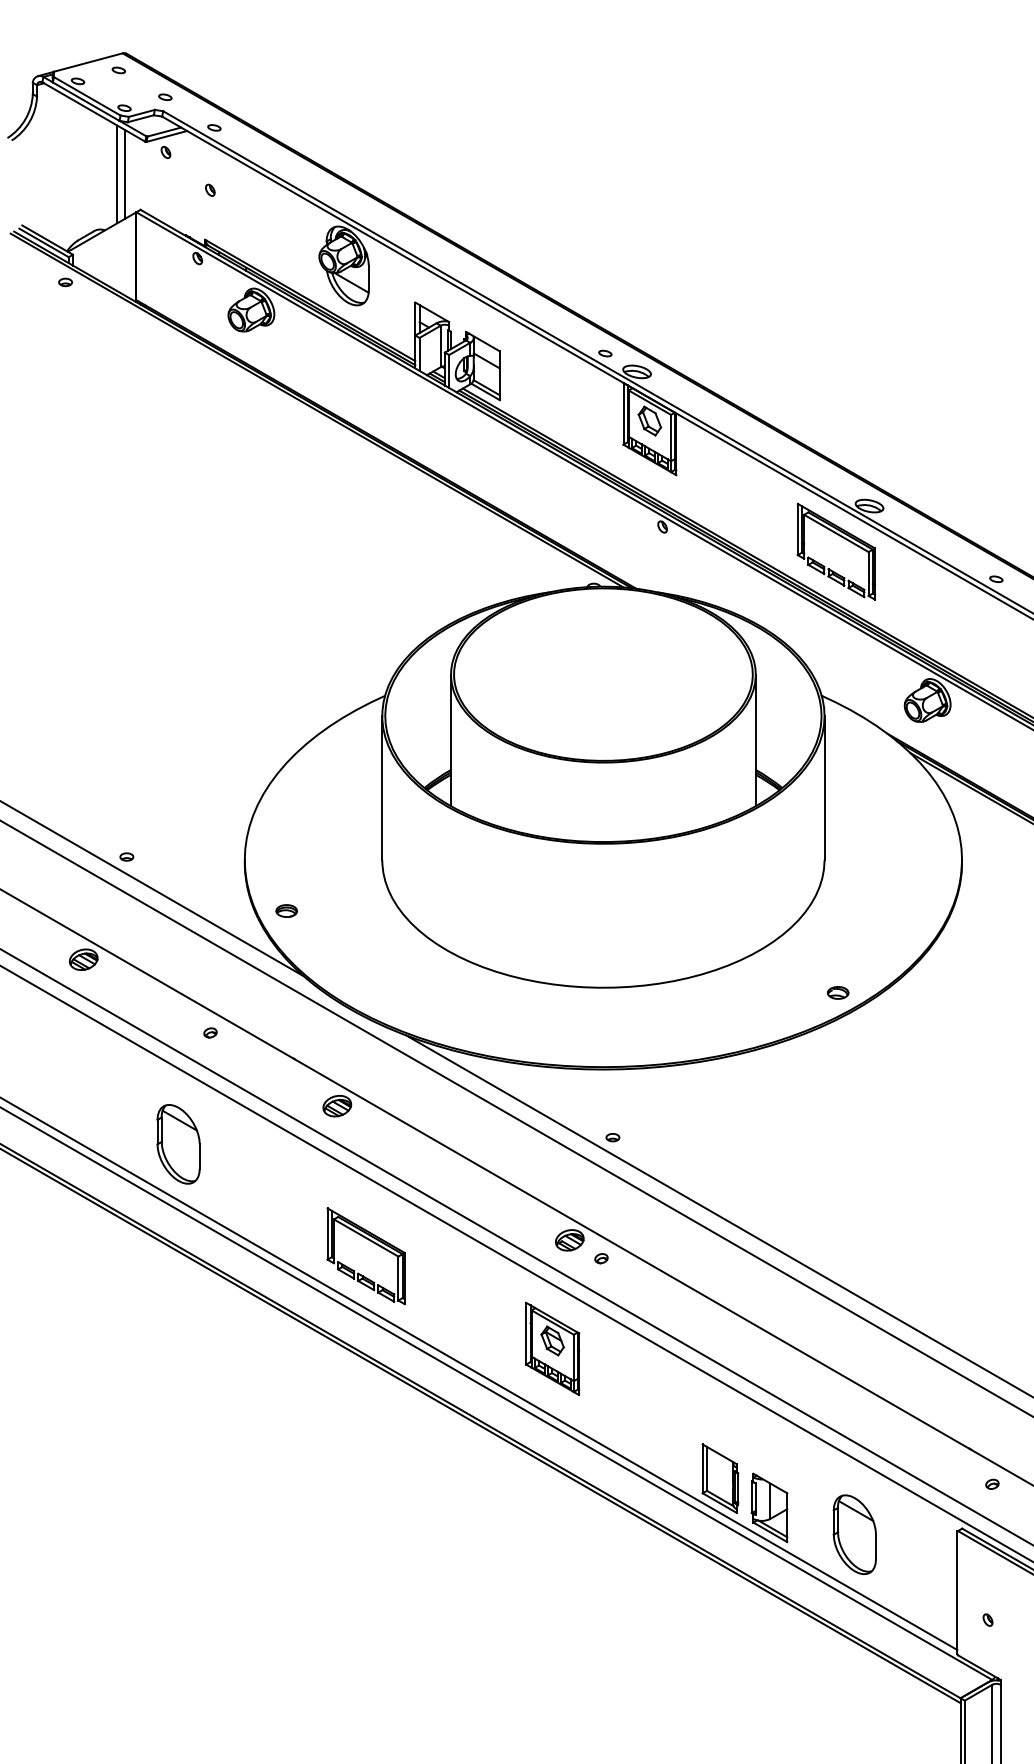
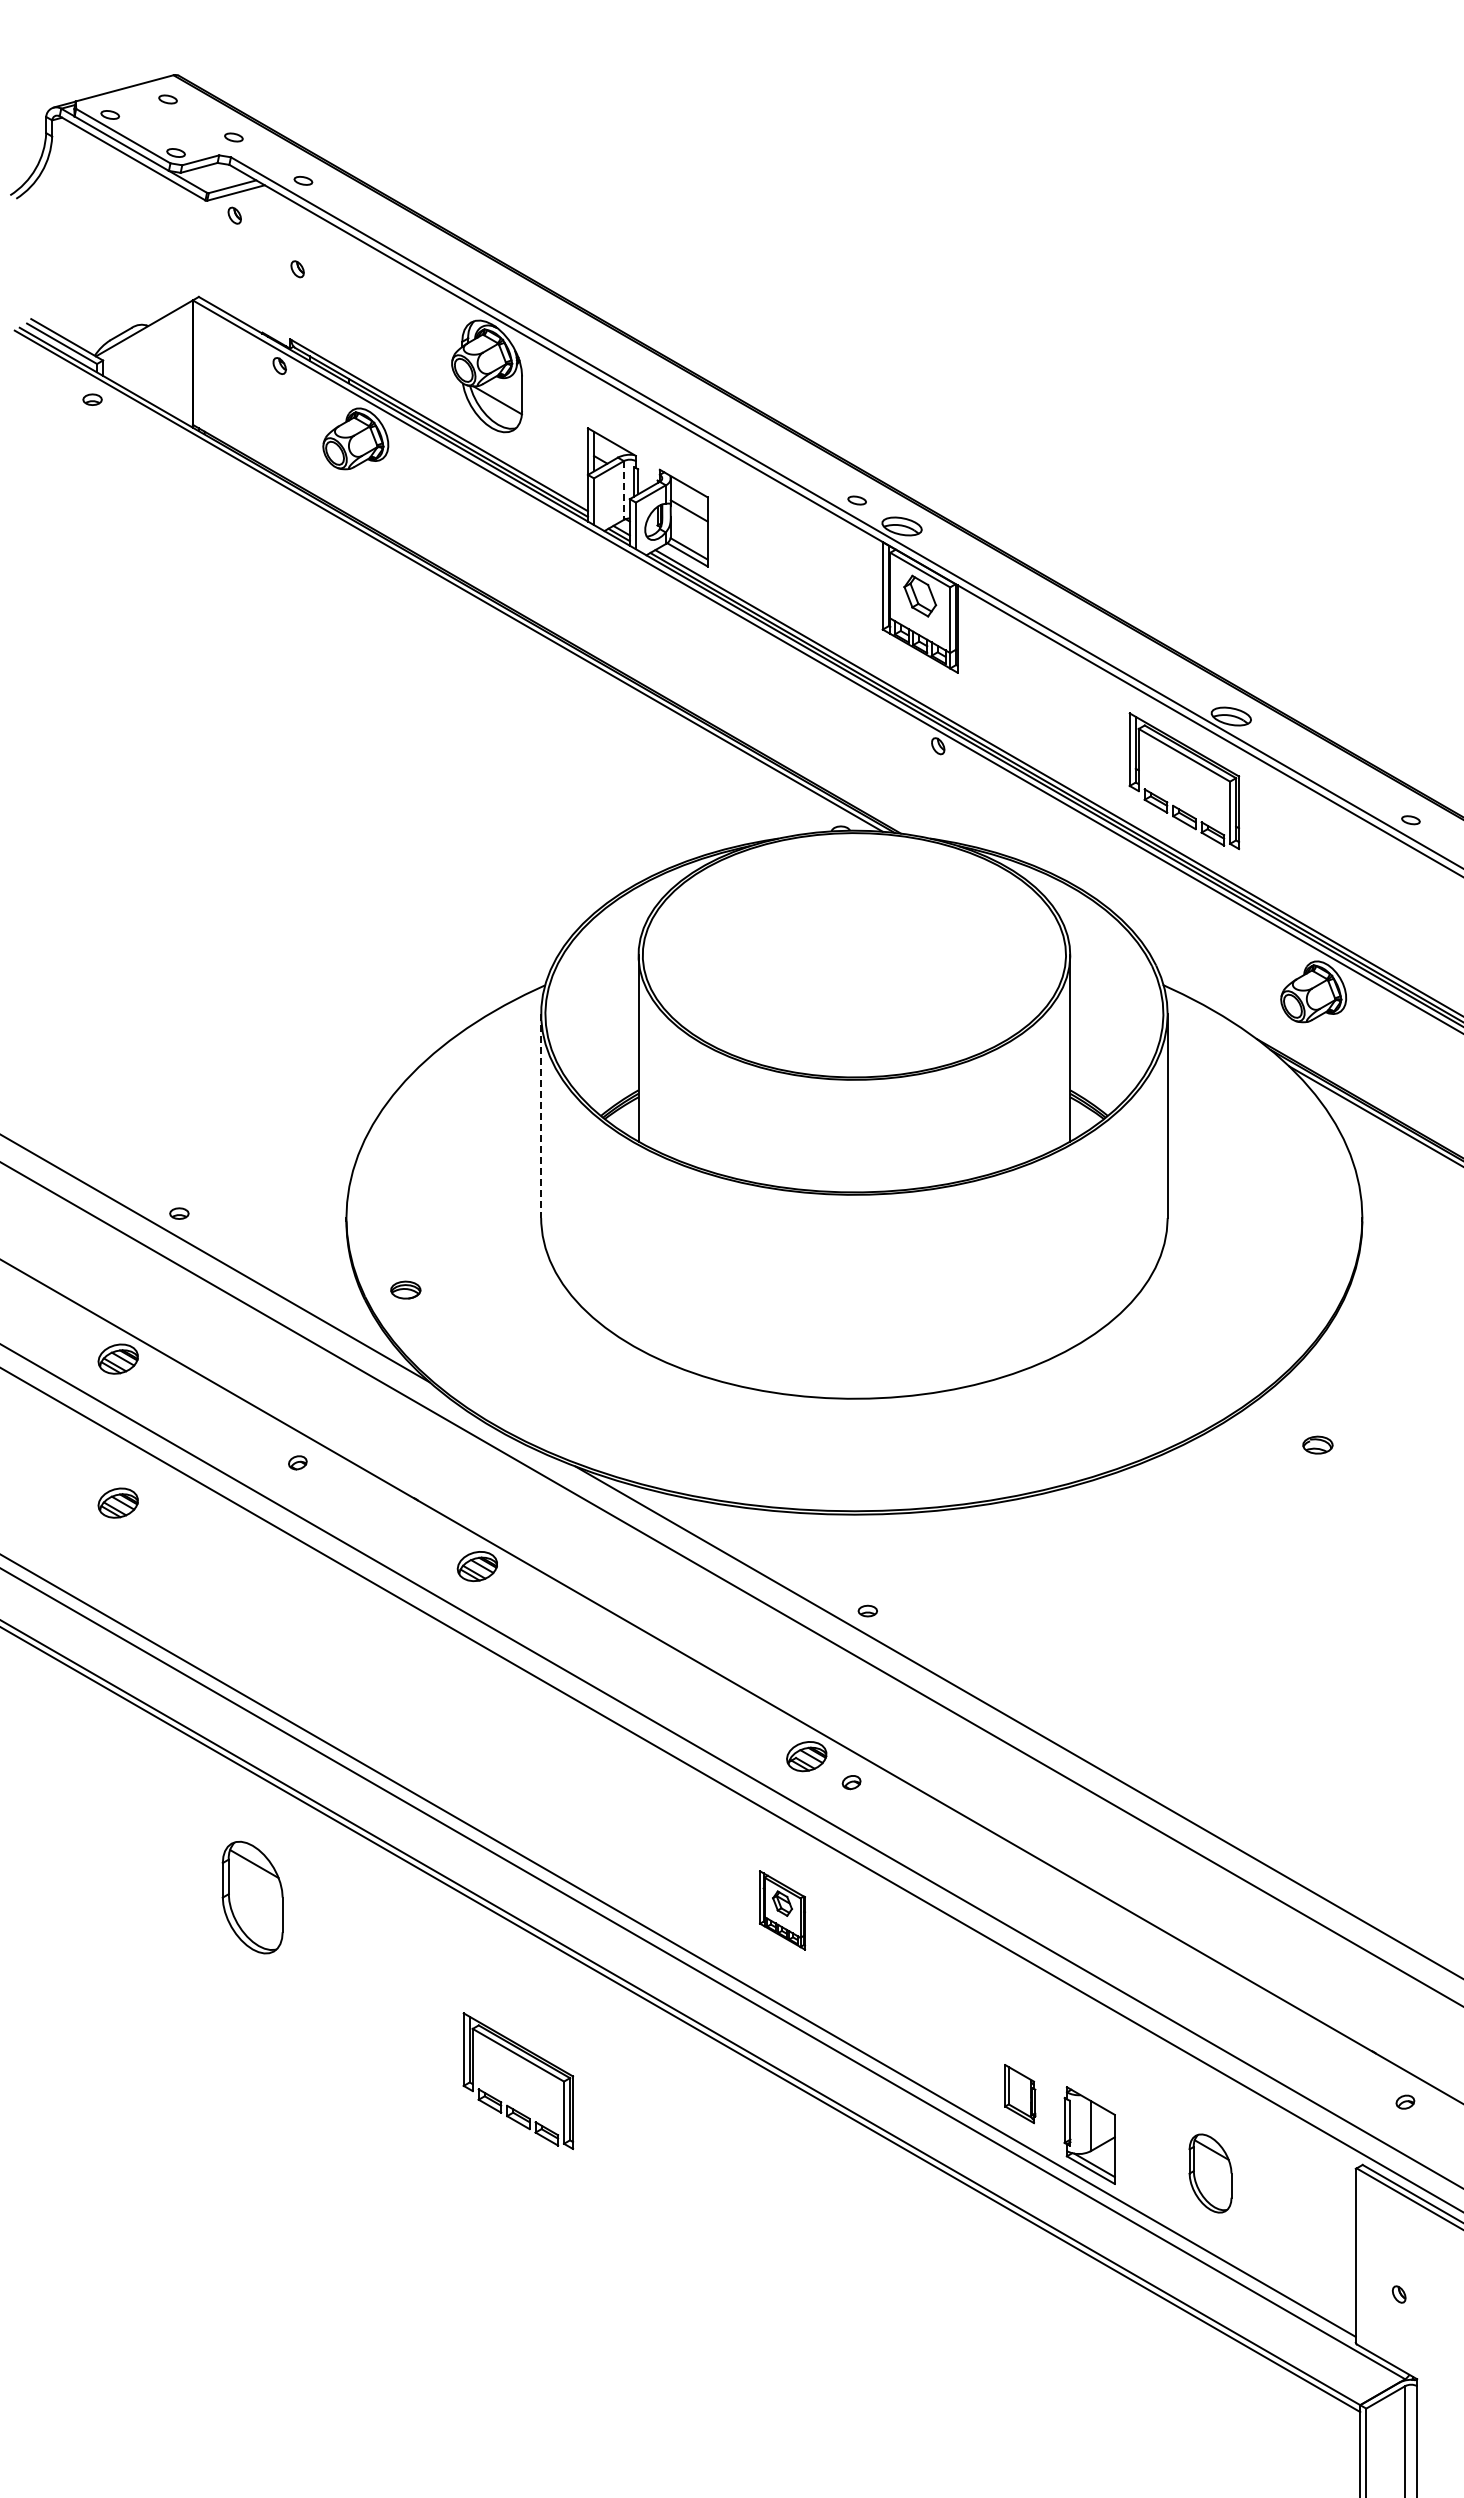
line: (117, 174) -> (165, 246), removed
line: (124, 174) -> (176, 246), removed
line: (440, 347) -> (623, 491), solid -> dashed
line: (382, 788) -> (541, 1116), solid -> dashed
part: (837, 992) -> (1317, 1444), moved
part: (83, 1060) -> (117, 1502), added
part: (178, 1144) -> (252, 1897), moved
part: (373, 1243) -> (528, 2062), moved
part: (552, 1349) -> (782, 1910), size x0.6
part: (720, 1478) -> (1020, 2093), size x0.6
part: (854, 1534) -> (1210, 2173), size x0.7

